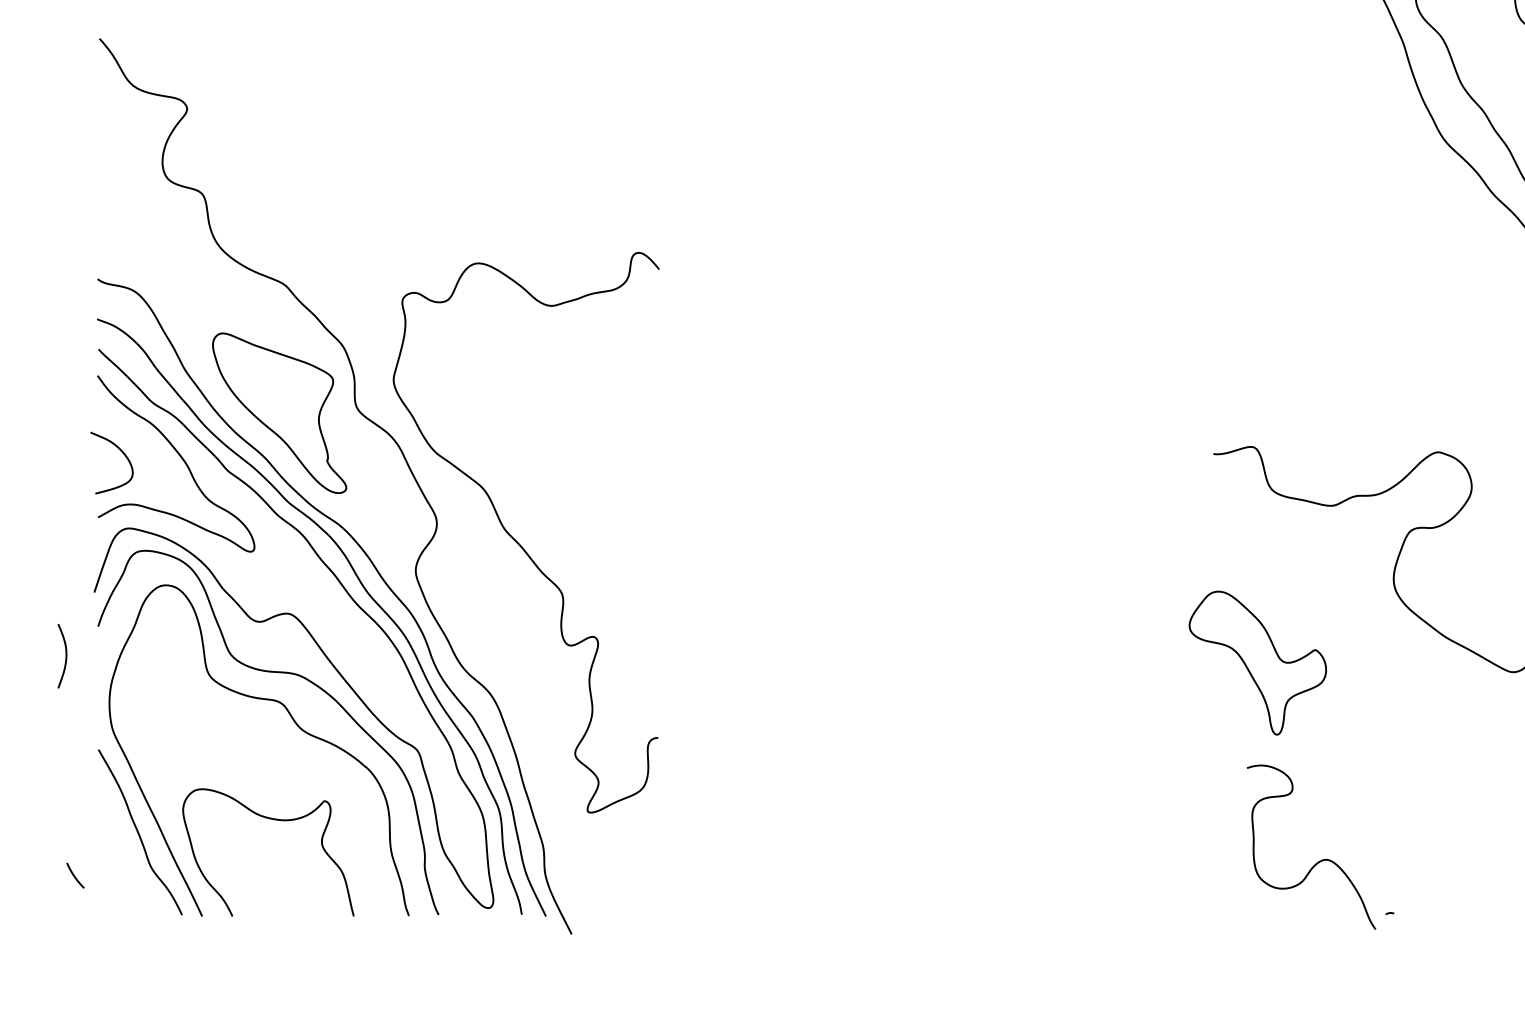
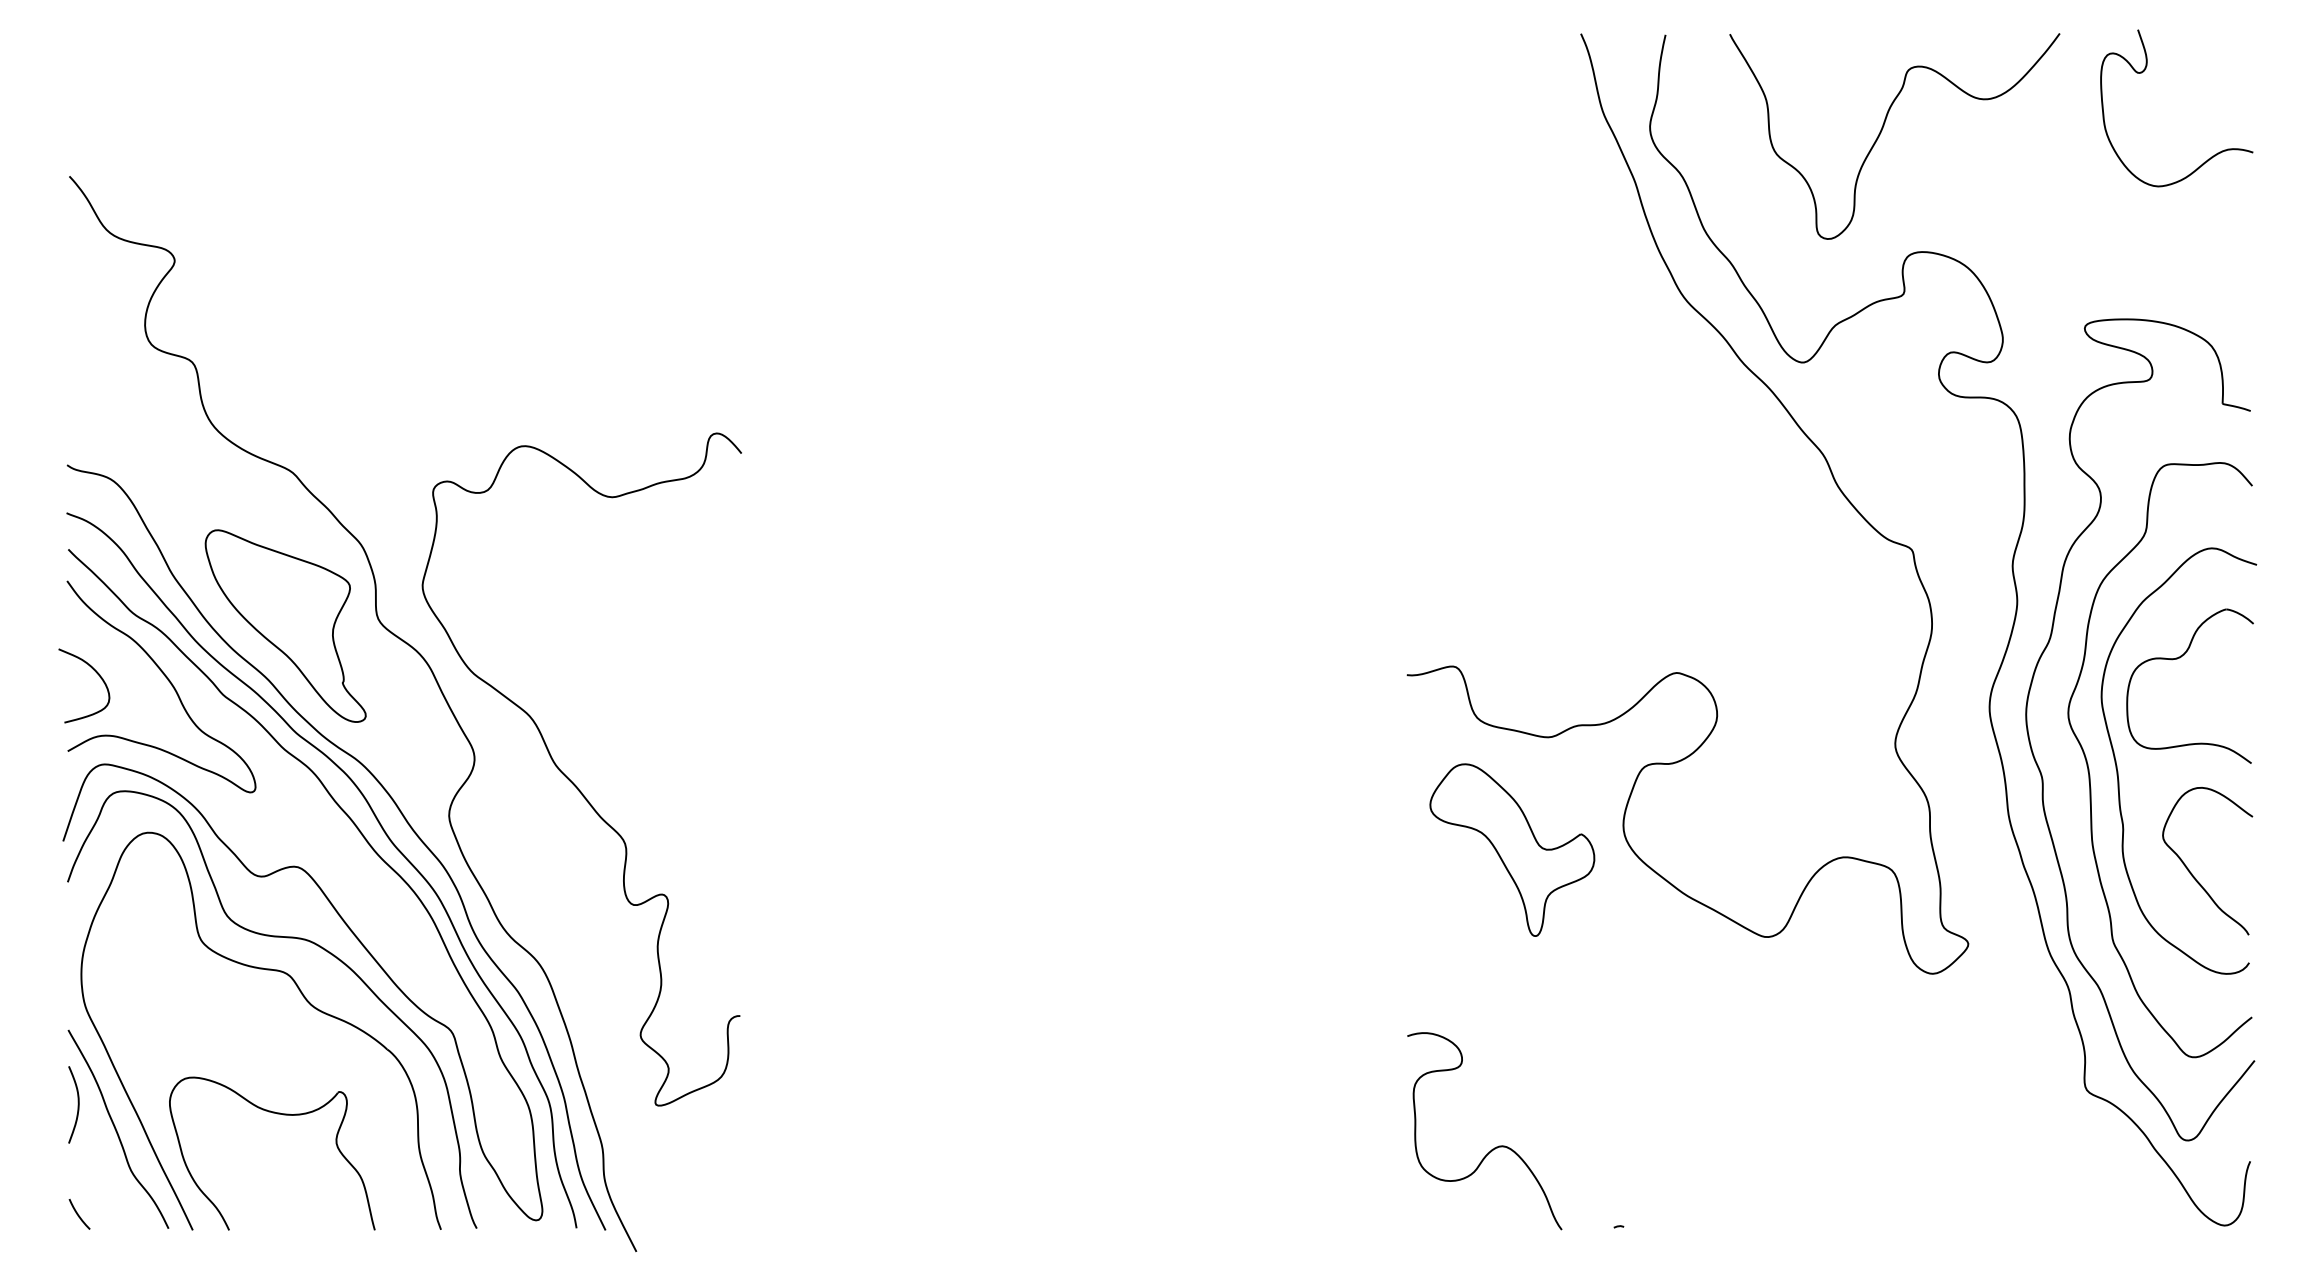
curve: (65, 655) -> (77, 1104), moved
part: (1257, 662) -> (1512, 849), moved
curve: (1317, 861) -> (1492, 1148), moved
curve: (74, 875) -> (78, 1214), moved

